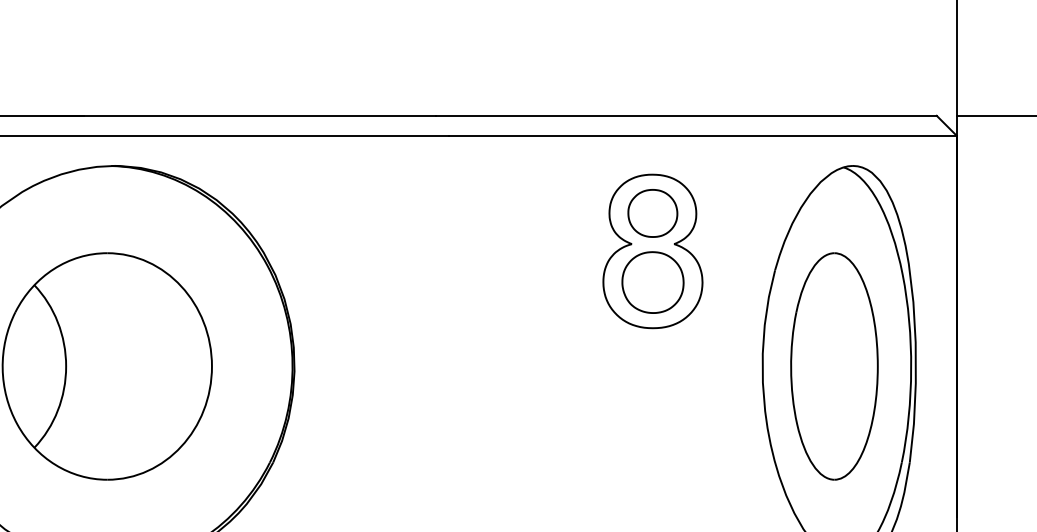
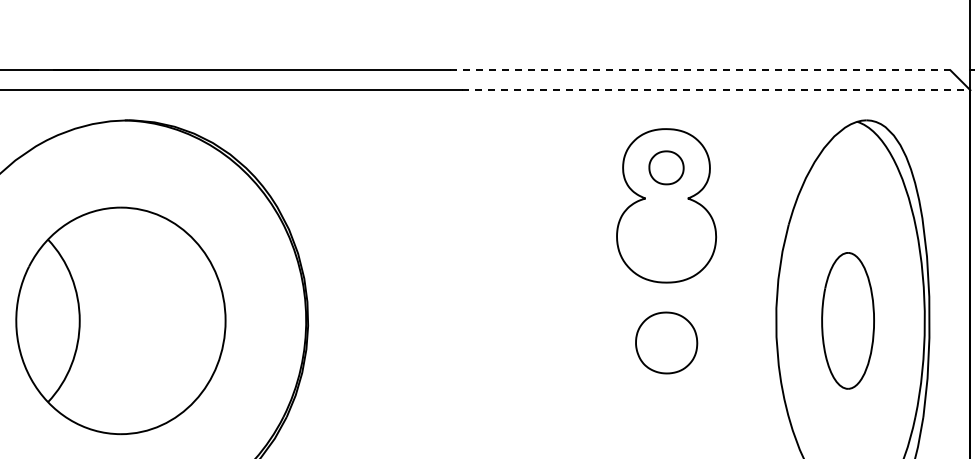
line: (686, 115) -> (700, 69), solid -> dashed
line: (703, 135) -> (717, 89), solid -> dashed
part: (652, 213) -> (666, 167), size x0.7
part: (652, 282) -> (666, 342), moved
part: (834, 366) -> (848, 320), size x0.6

